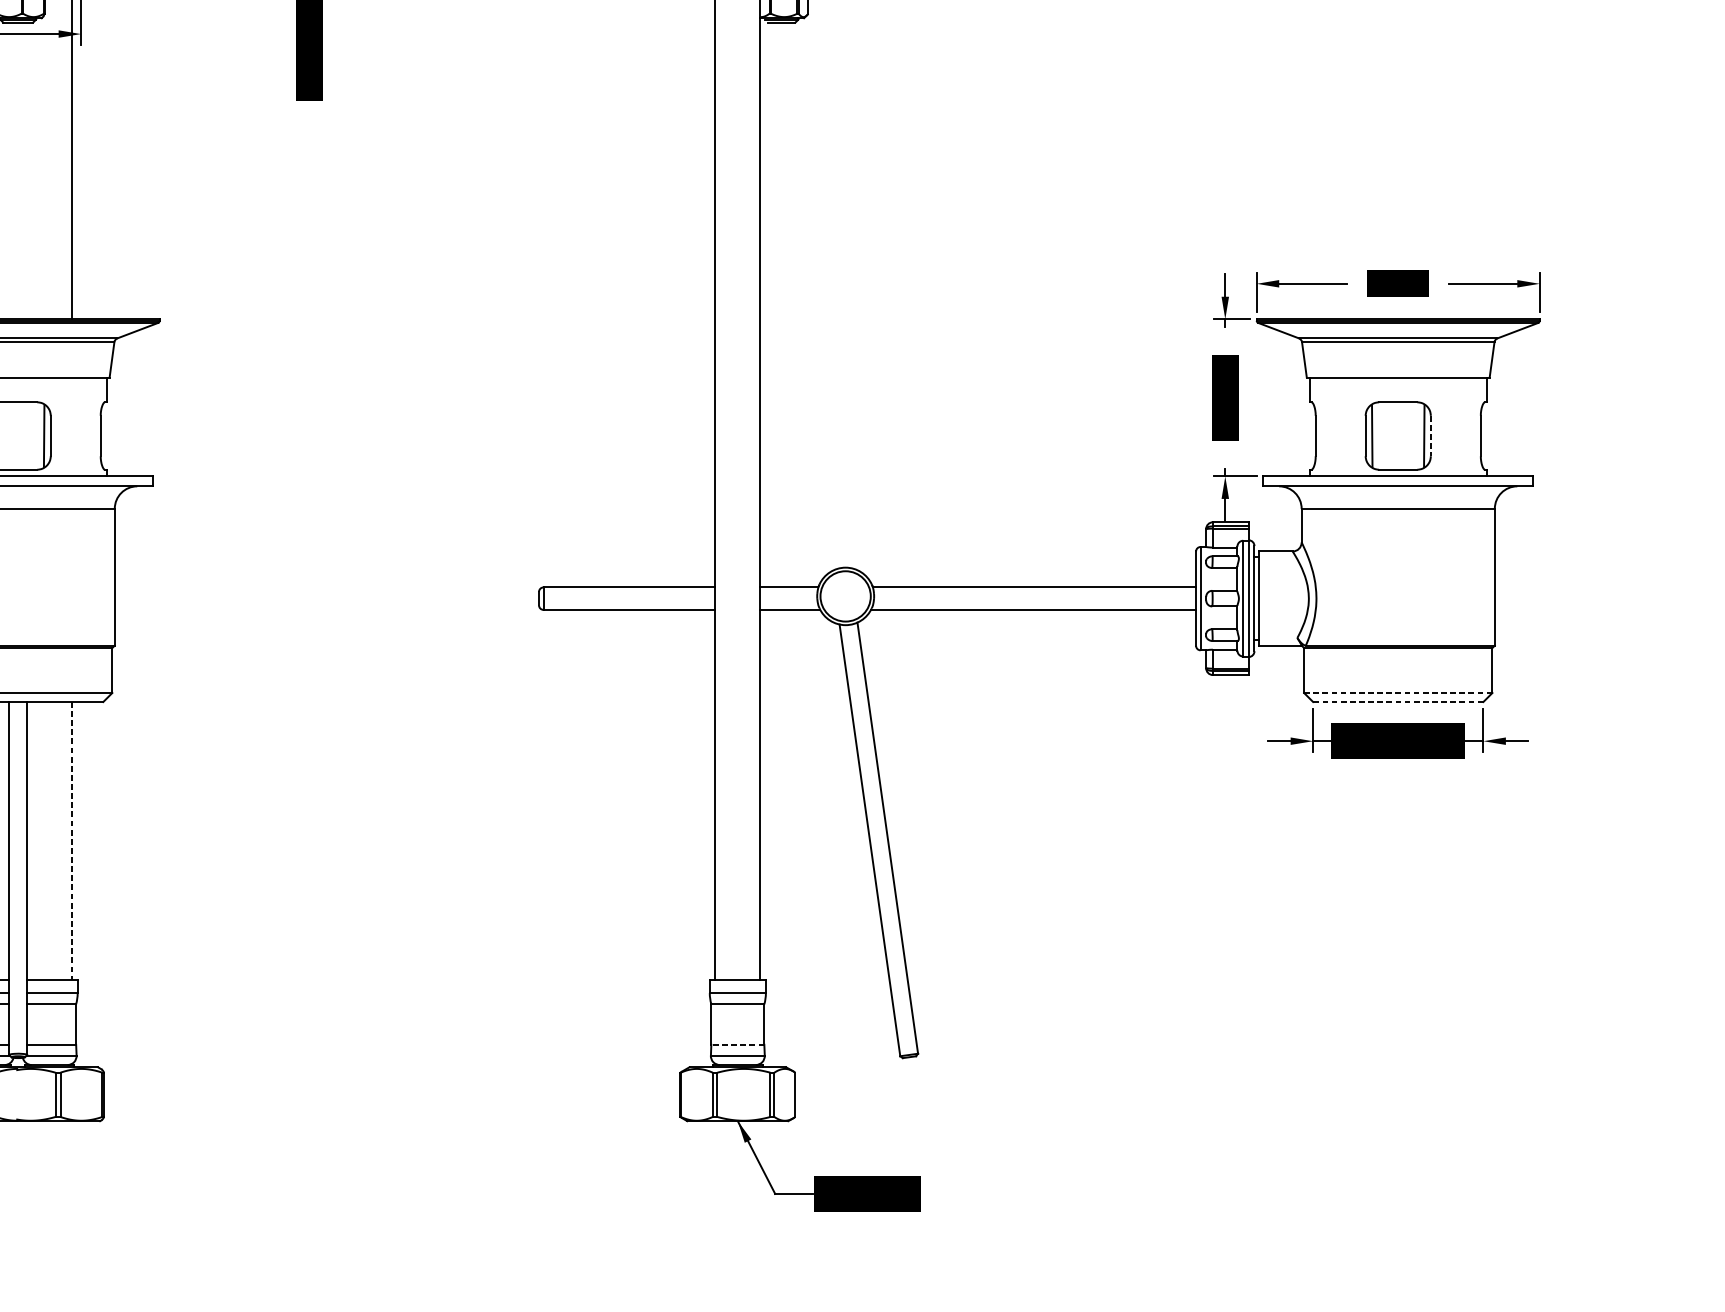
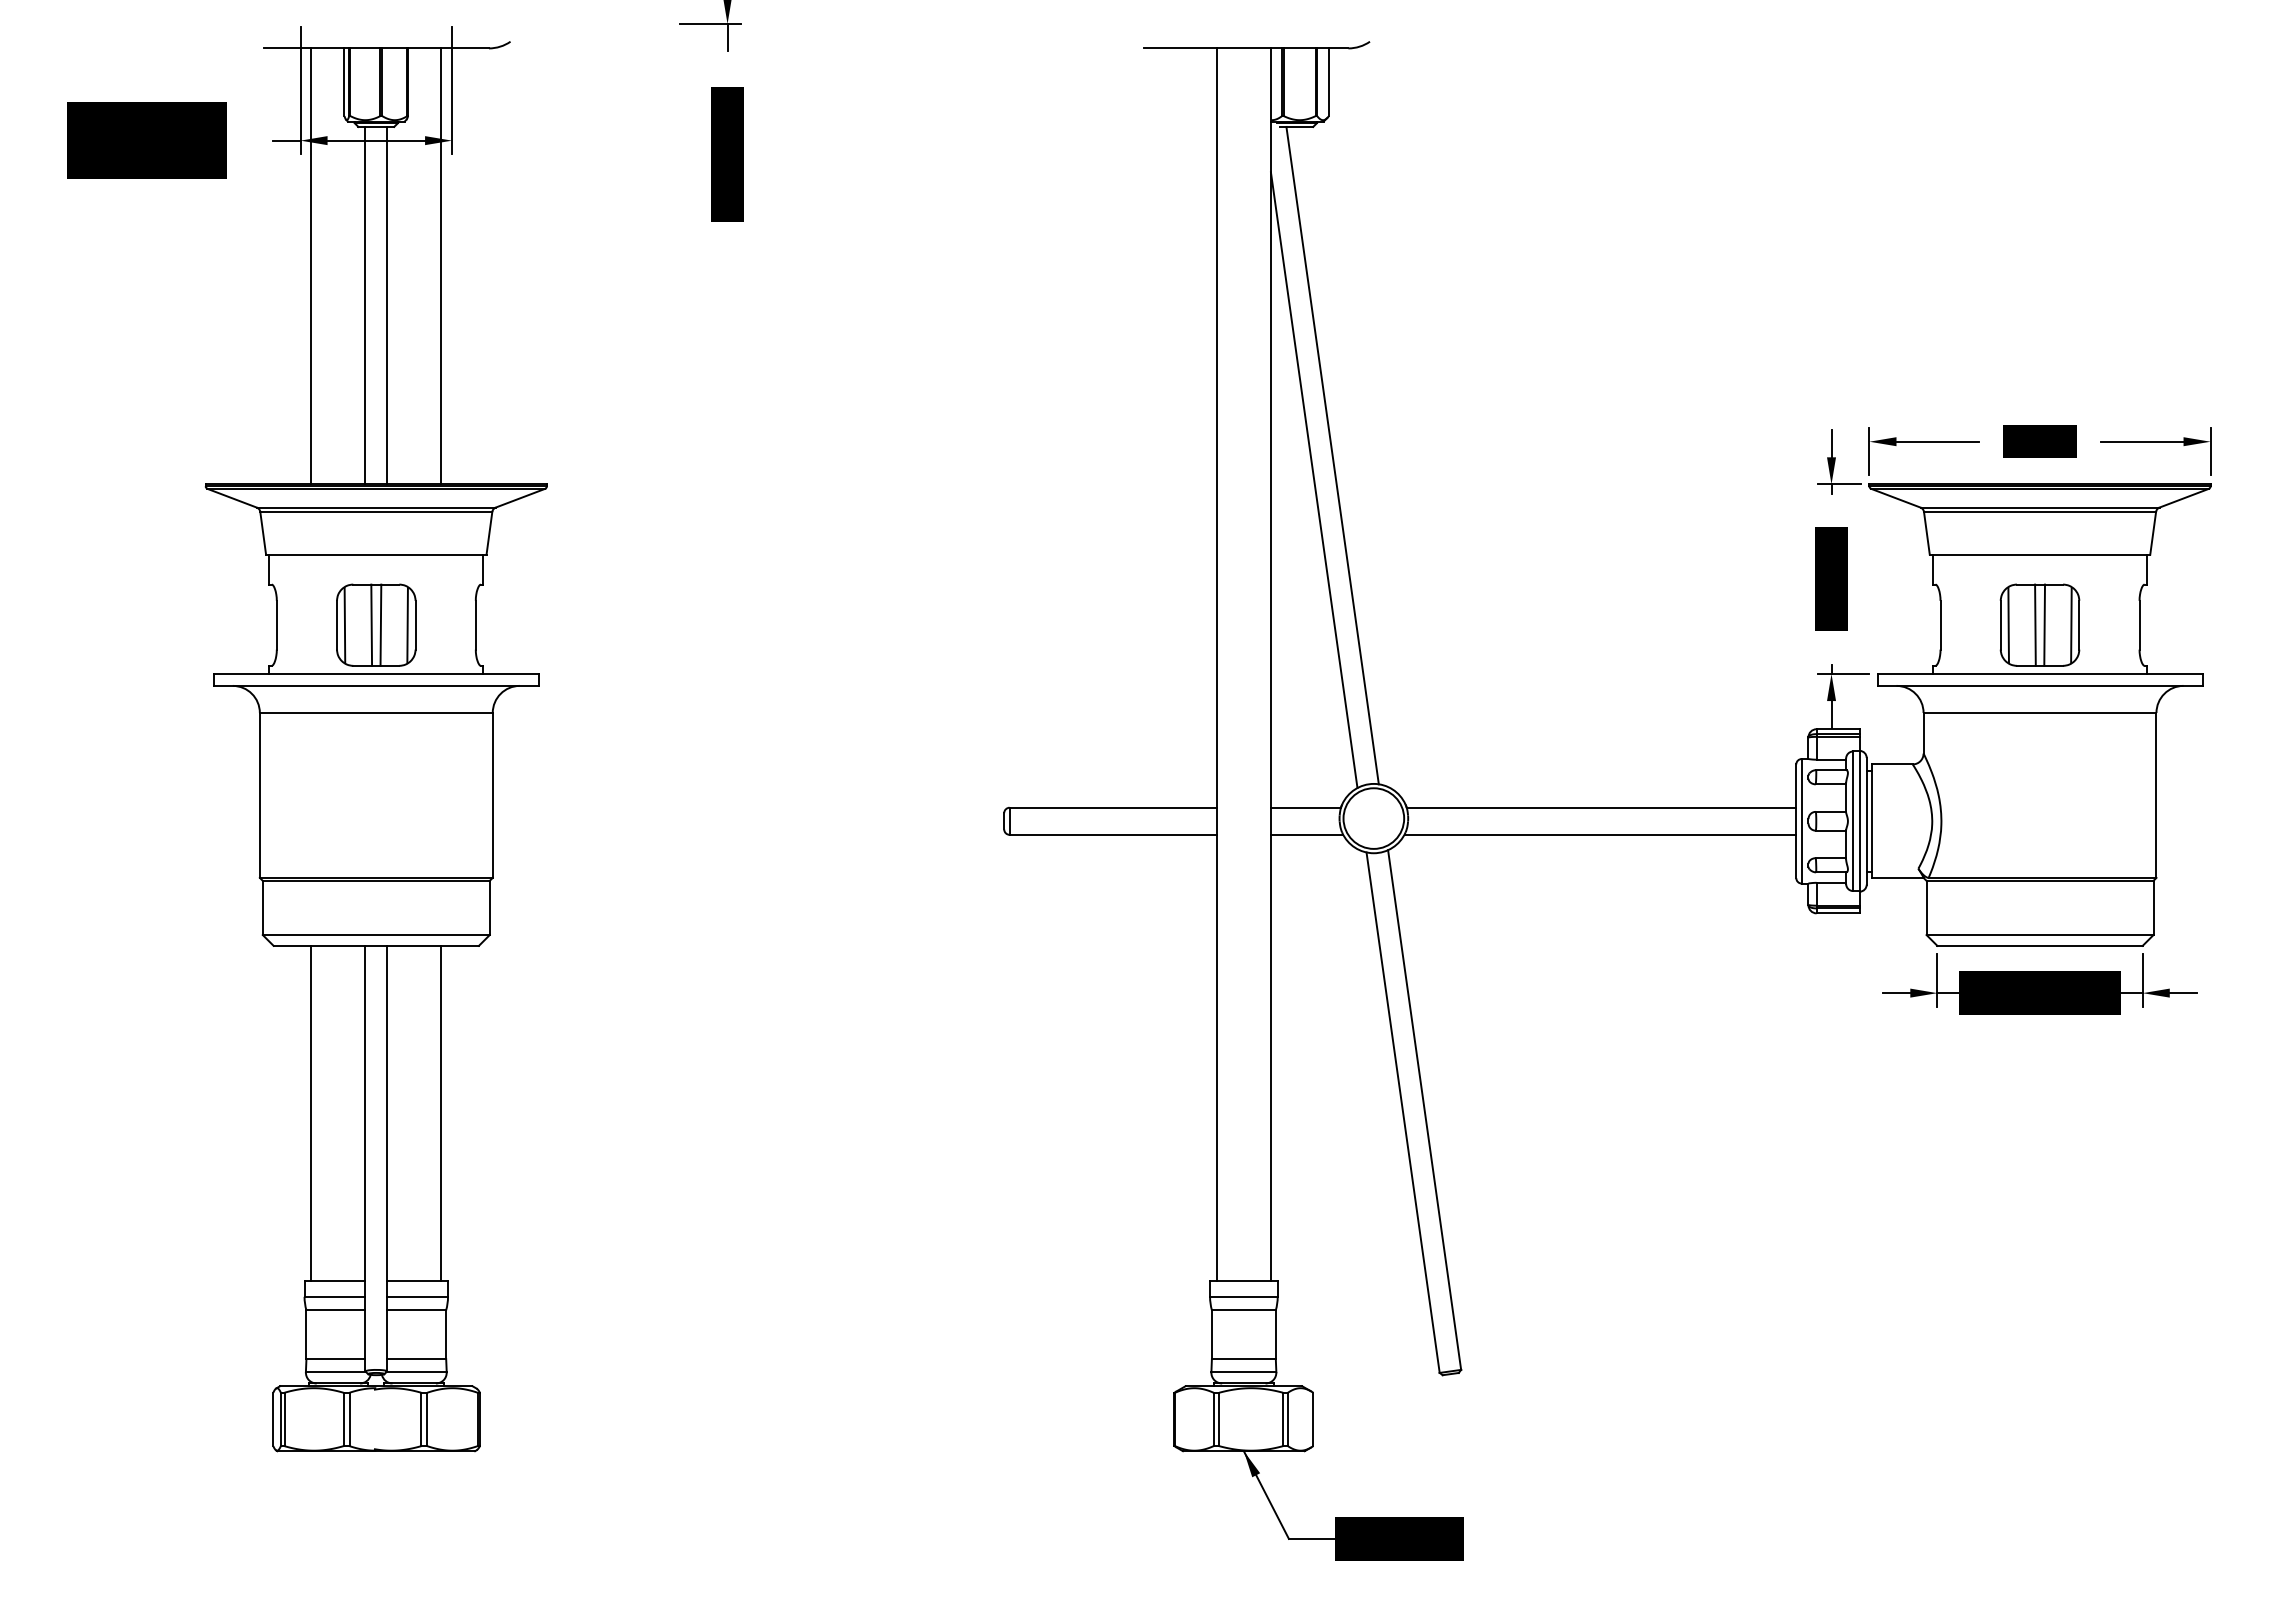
line: (9, 170) -> (365, 305), added
line: (27, 170) -> (387, 305), added
line: (811, 295) -> (1332, 455), added
line: (795, 315) -> (1313, 480), added
line: (14, 435) -> (371, 624), added
line: (21, 435) -> (380, 624), added
line: (1394, 435) -> (2035, 624), added
line: (1401, 435) -> (2044, 624), added
line: (1430, 436) -> (2079, 625), dashed -> solid
line: (1398, 693) -> (2040, 935), dashed -> solid
line: (1398, 701) -> (2040, 945), dashed -> solid
line: (72, 841) -> (441, 1113), dashed -> solid
line: (737, 1045) -> (1243, 1359), dashed -> solid

